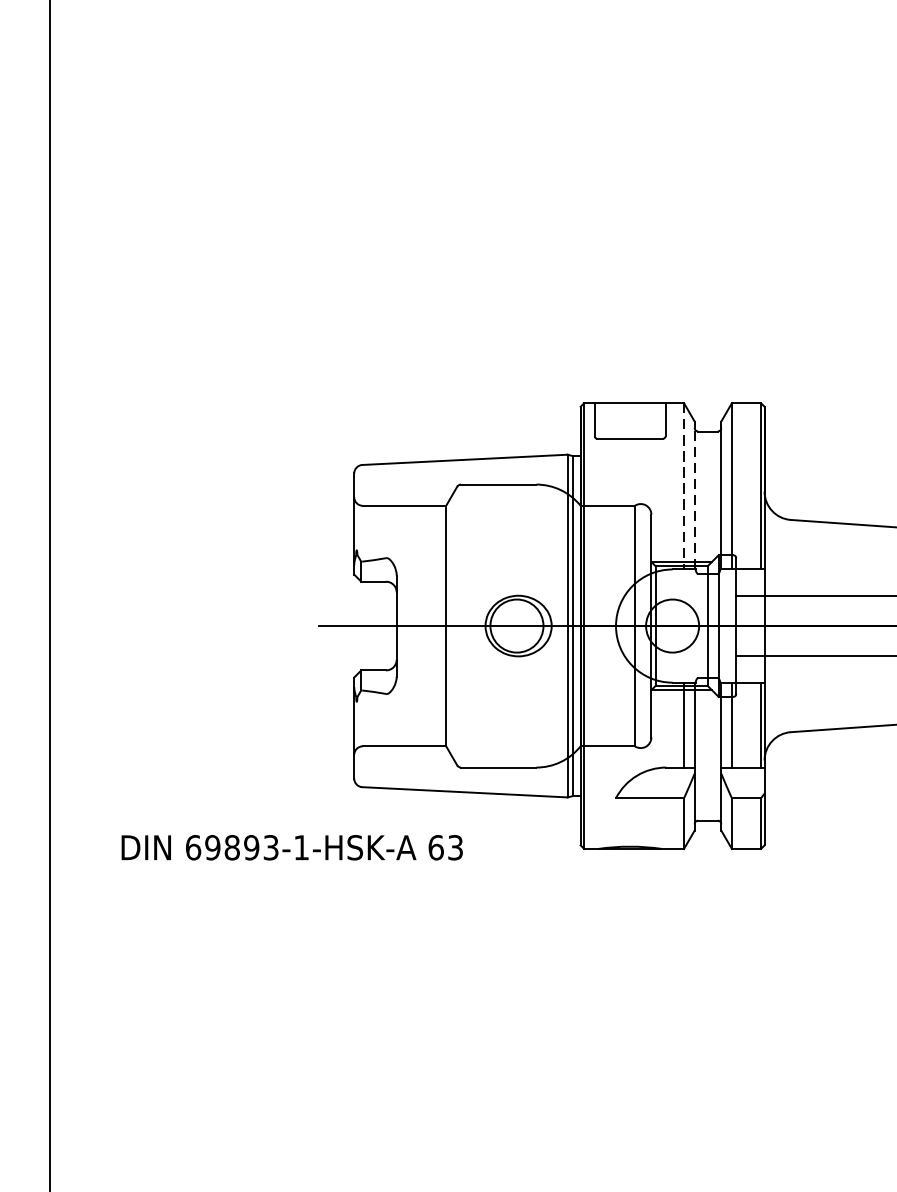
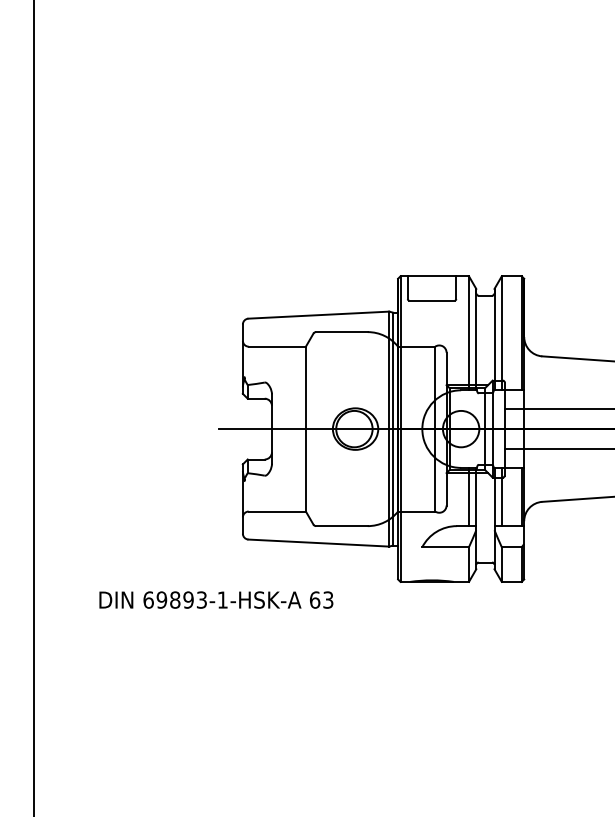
line: (684, 486) -> (469, 333), dashed -> solid
line: (695, 495) -> (476, 339), dashed -> solid
text: (292, 846) -> (216, 599), moved

